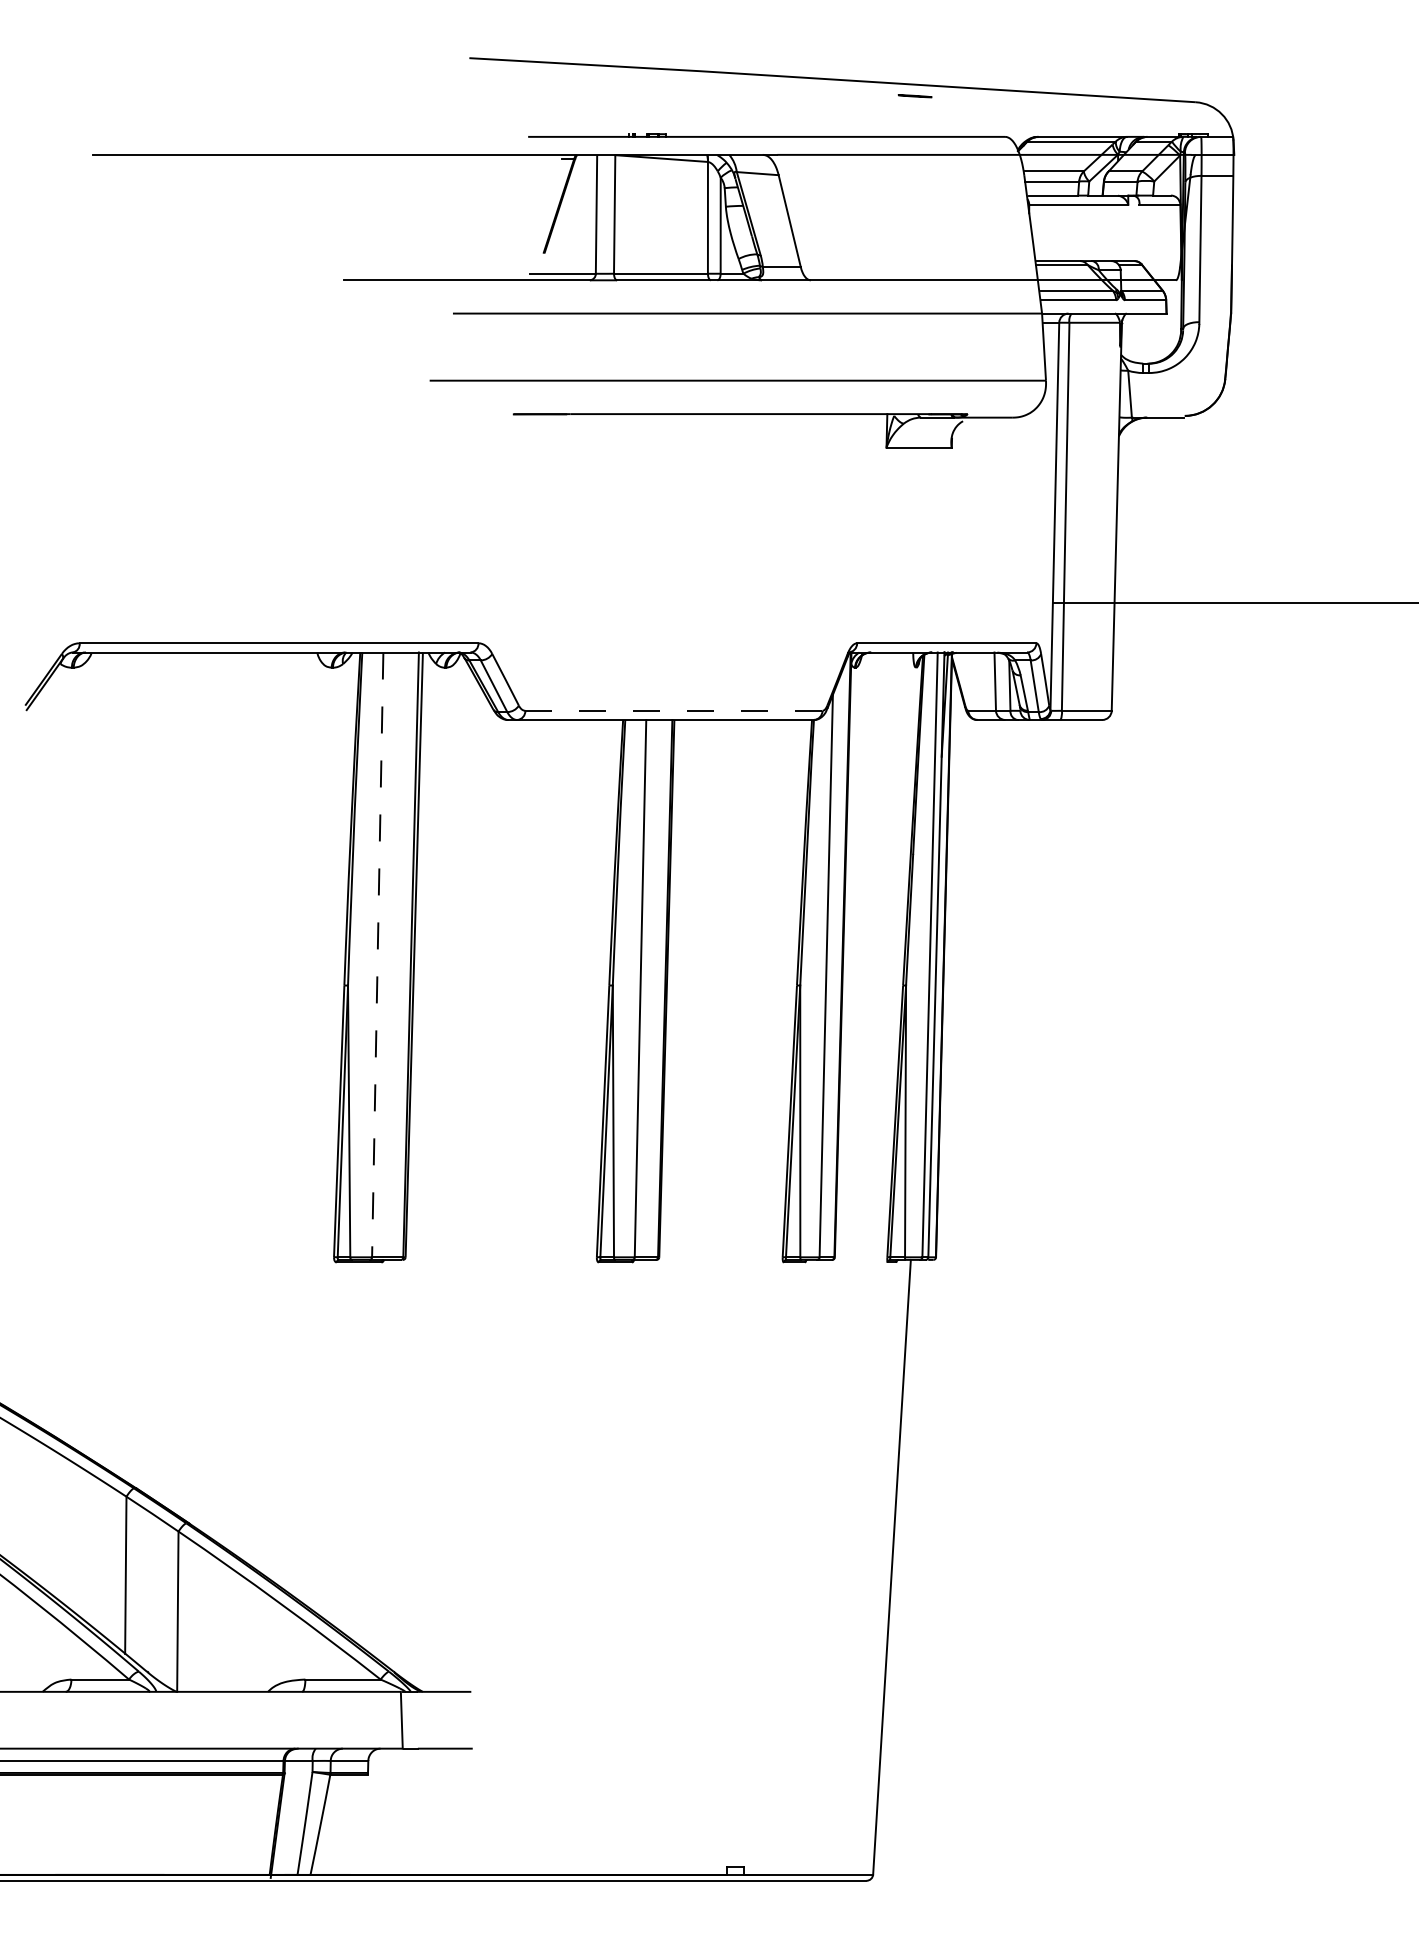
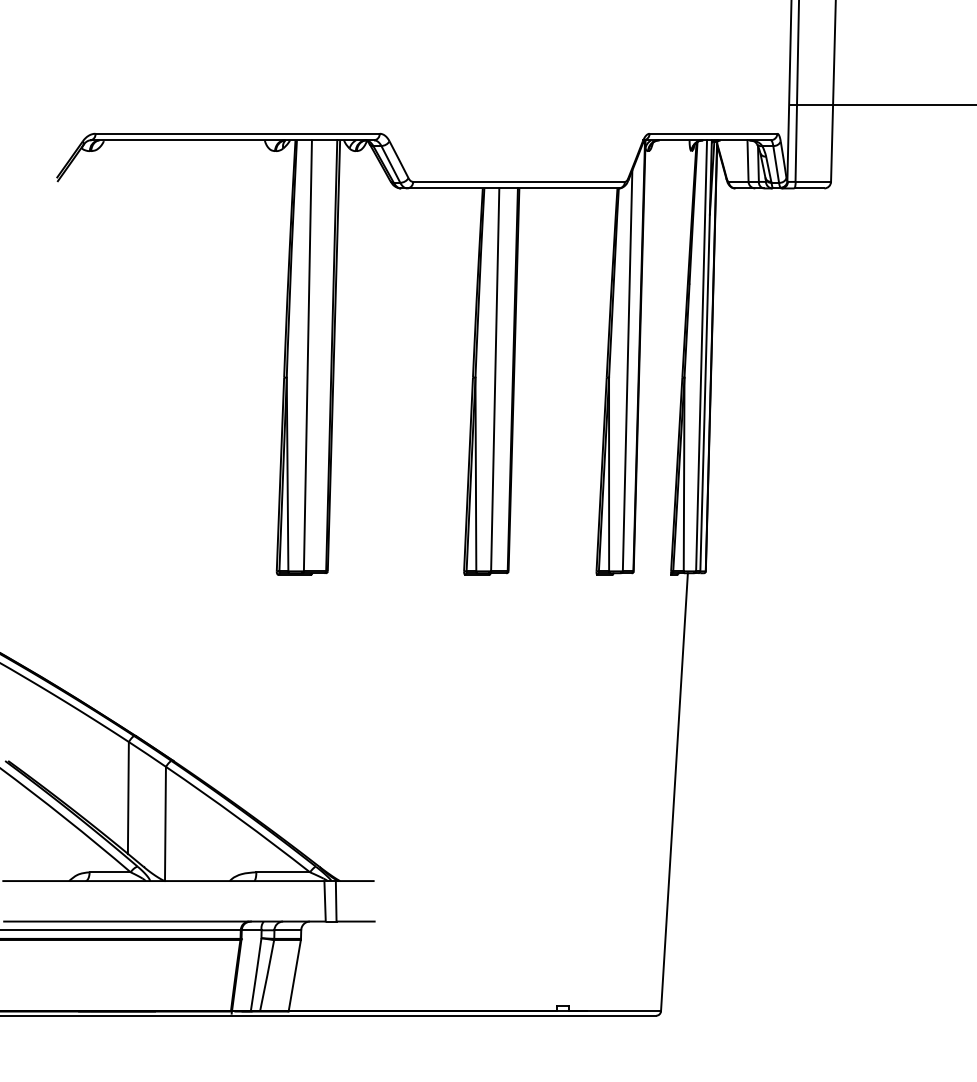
line: (673, 710) -> (518, 181), dashed -> solid
line: (377, 955) -> (307, 356), dashed -> solid
line: (416, 1719) -> (335, 900), added
line: (358, 1824) -> (294, 975), added

